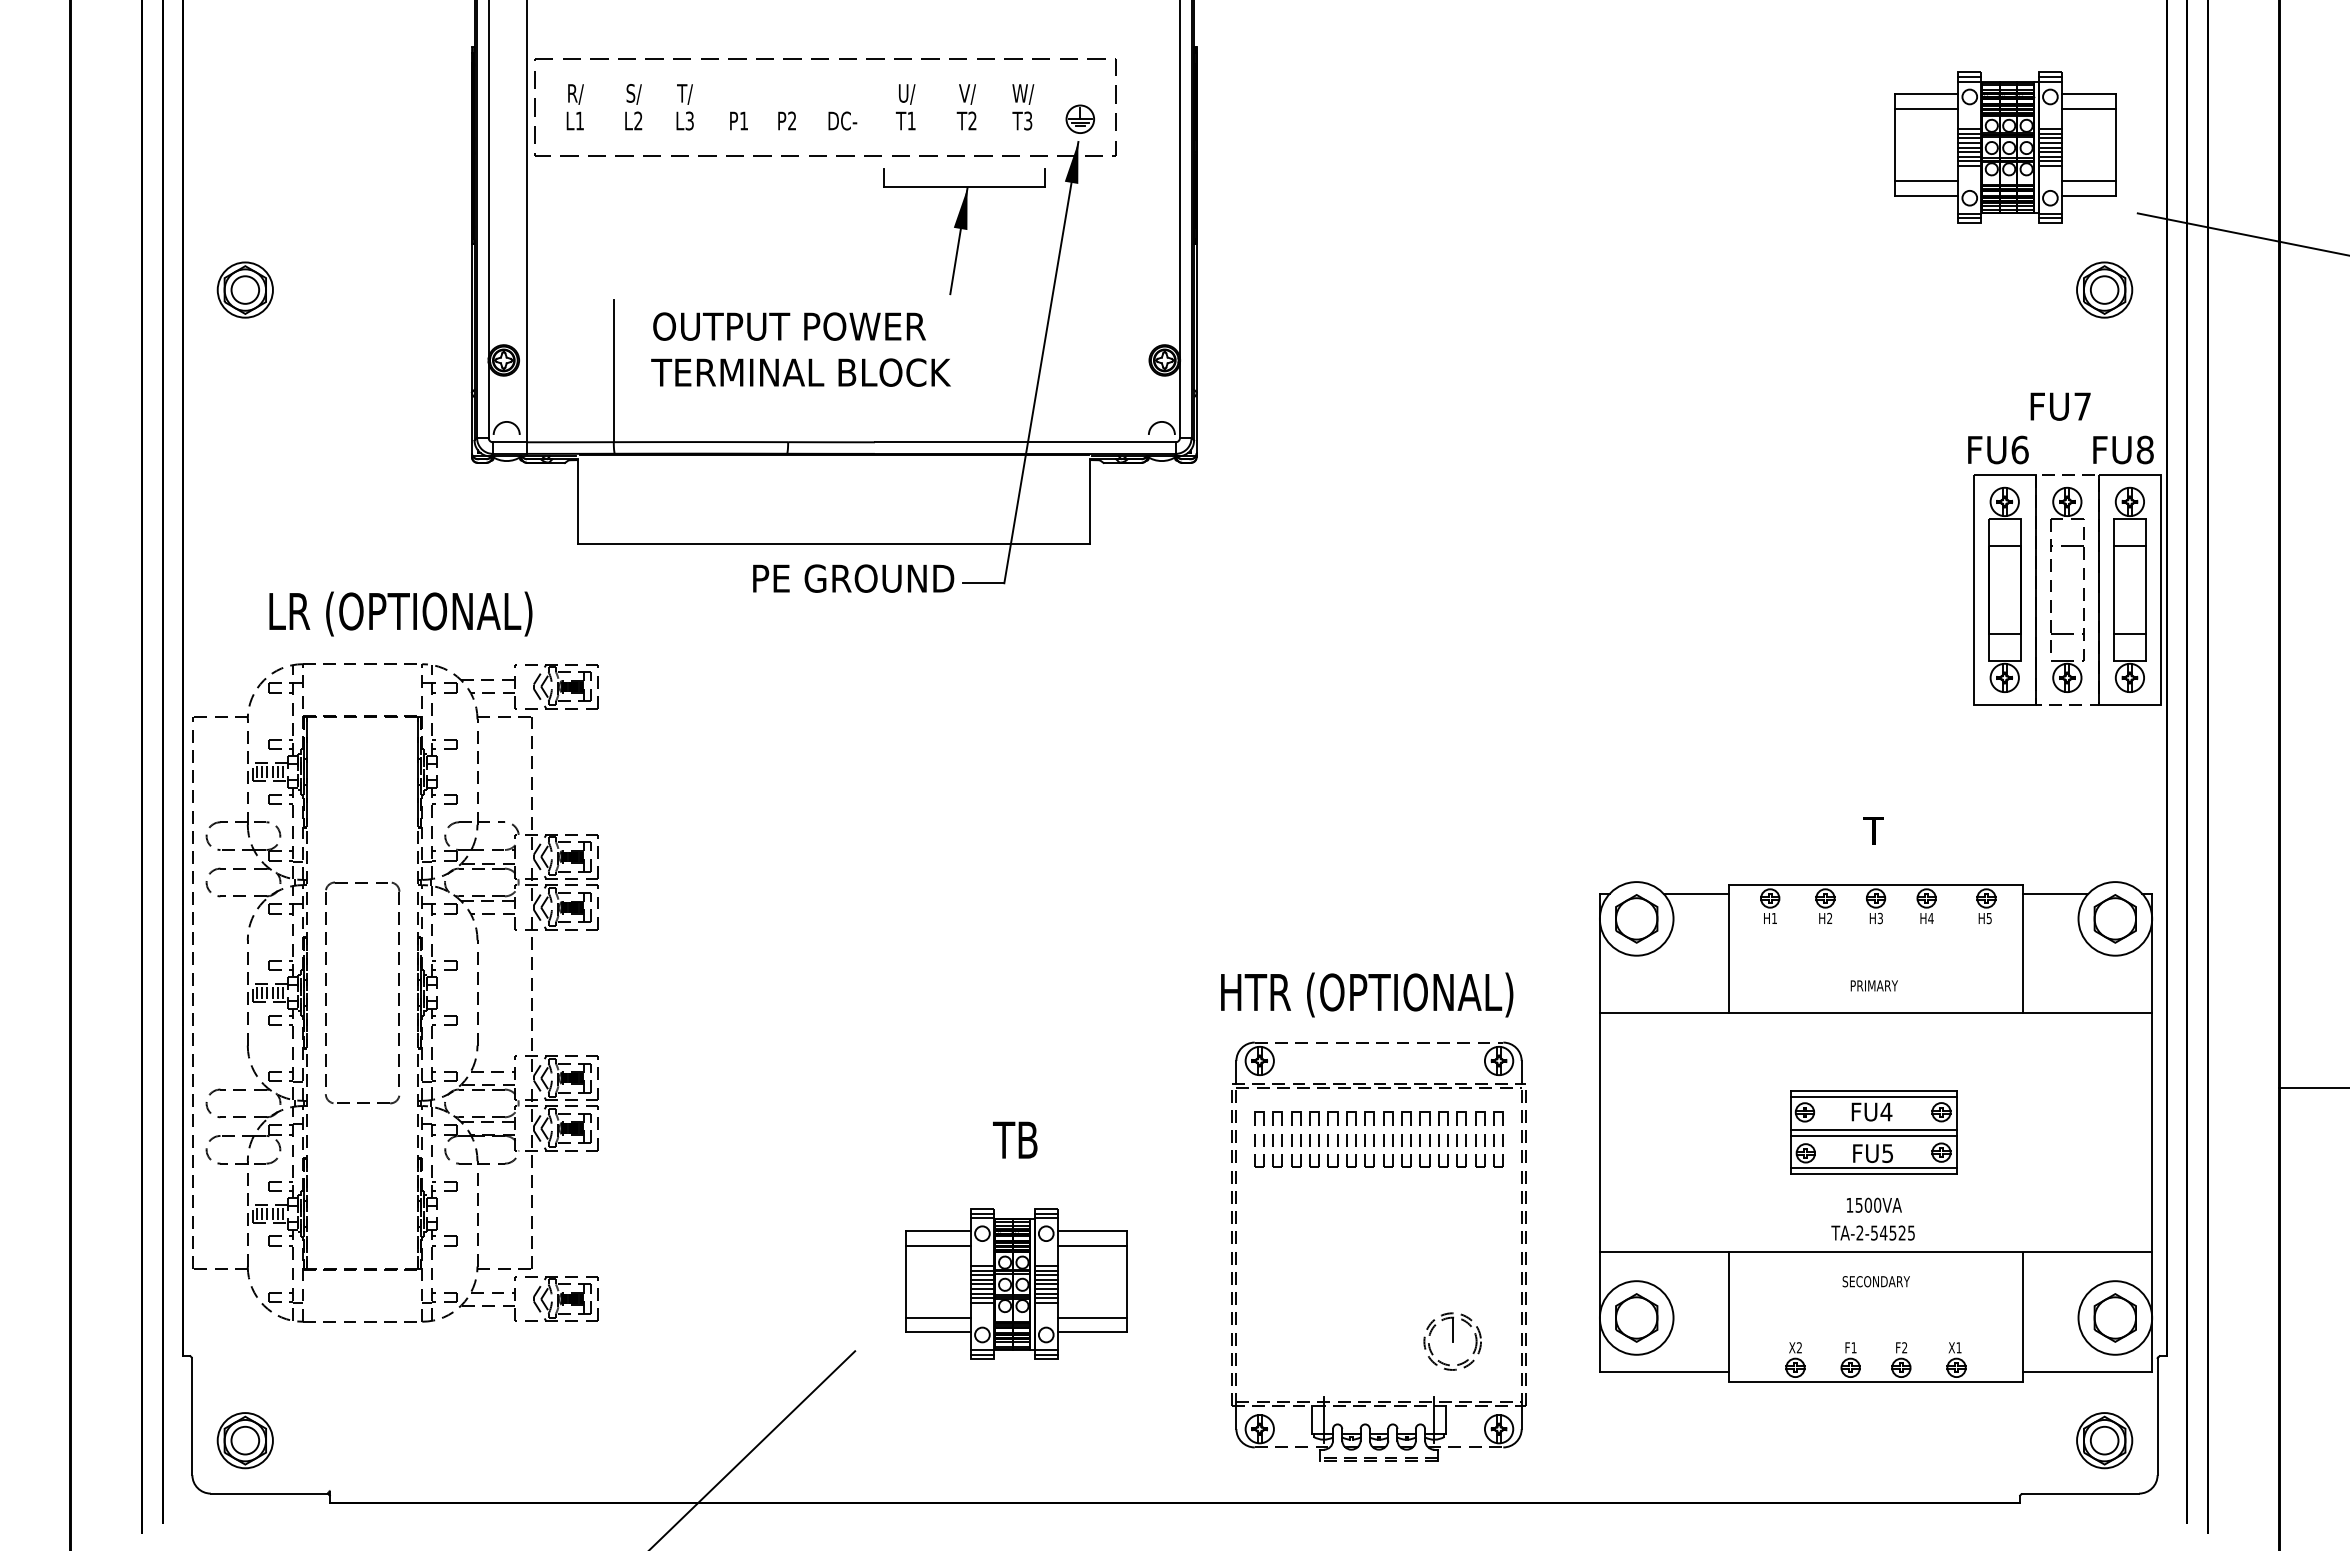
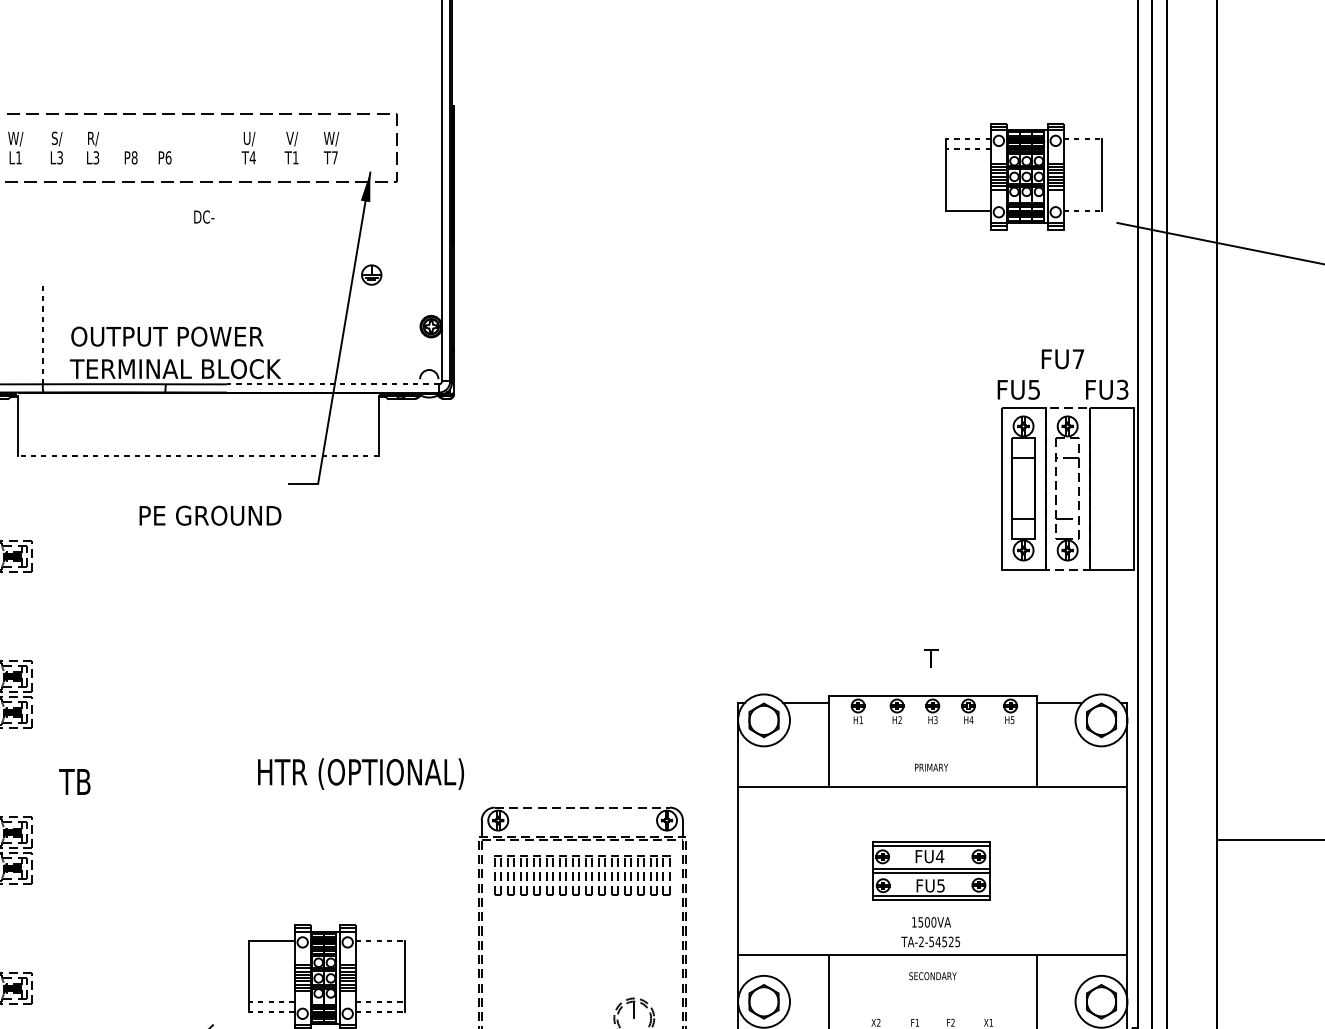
text: (575, 94) -> (15, 139), R/ -> W/
text: (685, 94) -> (93, 139), T/ -> R/
line: (1926, 94) -> (968, 139), solid -> dashed
line: (2089, 94) -> (1083, 139), solid -> dashed
line: (1926, 108) -> (968, 149), solid -> dashed
line: (2088, 108) -> (1082, 149), removed
part: (1079, 118) -> (371, 274), moved
text: (638, 120) -> (60, 157), L2 -> L3
text: (743, 120) -> (134, 157), P1 -> P8
text: (792, 120) -> (168, 157), P2 -> P6
text: (842, 120) -> (204, 216), moved
text: (911, 120) -> (252, 157), T1 -> T4
text: (972, 120) -> (295, 157), T2 -> T1
text: (1028, 120) -> (335, 157), T3 -> T7
line: (1926, 181) -> (968, 200), removed
line: (2088, 181) -> (1082, 200), removed
line: (2089, 195) -> (1083, 210), solid -> dashed
part: (964, 231) -> (290, 235), removed
part: (2104, 289) -> (1093, 276), removed
text: (800, 349) -> (175, 352), moved
line: (613, 370) -> (42, 333), solid -> dashed
line: (1024, 442) -> (332, 384), solid -> dashed
text: (2019, 449) -> (1033, 389), FU6 -> FU5
text: (2144, 449) -> (1122, 389), FU8 -> FU3
line: (834, 544) -> (198, 456), solid -> dashed
text: (853, 578) -> (210, 515), moved
part: (2129, 589) -> (1111, 488), removed
text: (1367, 994) -> (361, 773), moved
text: (1015, 1139) -> (75, 781), moved
line: (1092, 1231) -> (380, 940), solid -> dashed
line: (937, 1245) -> (271, 950), removed
line: (1091, 1245) -> (379, 950), removed
line: (1092, 1317) -> (380, 1001), solid -> dashed
line: (937, 1318) -> (271, 1002), solid -> dashed
line: (937, 1332) -> (271, 1012), solid -> dashed
line: (1092, 1332) -> (380, 1012), solid -> dashed

